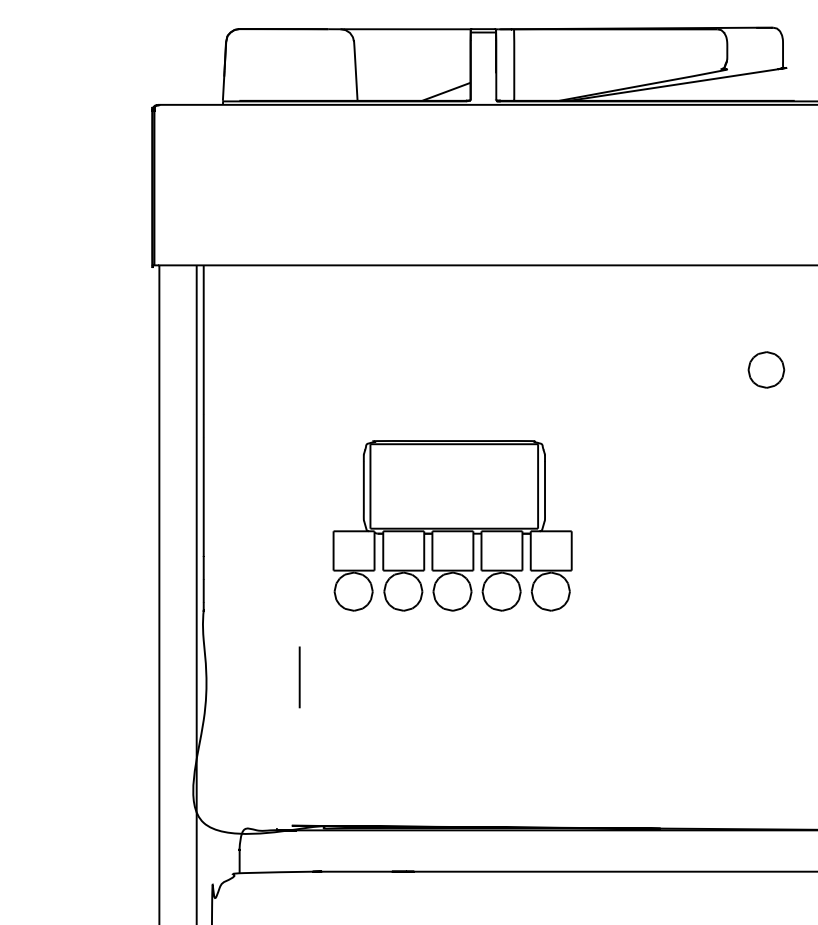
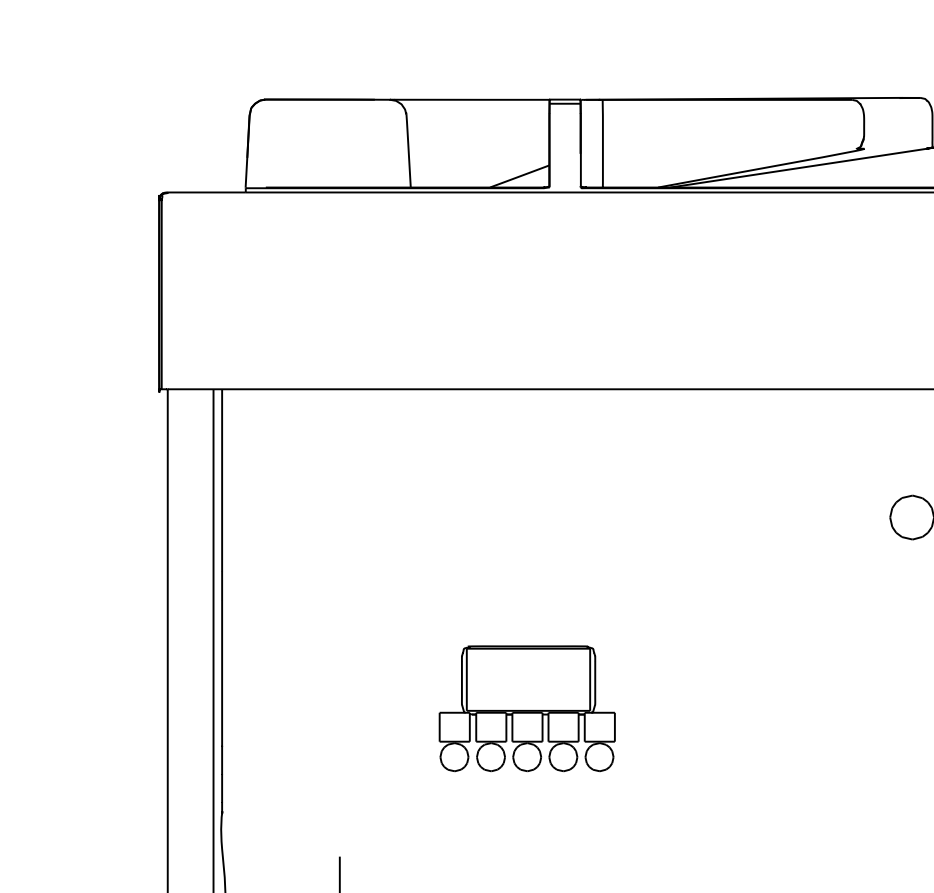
part: (452, 525) -> (527, 708), size x0.6

